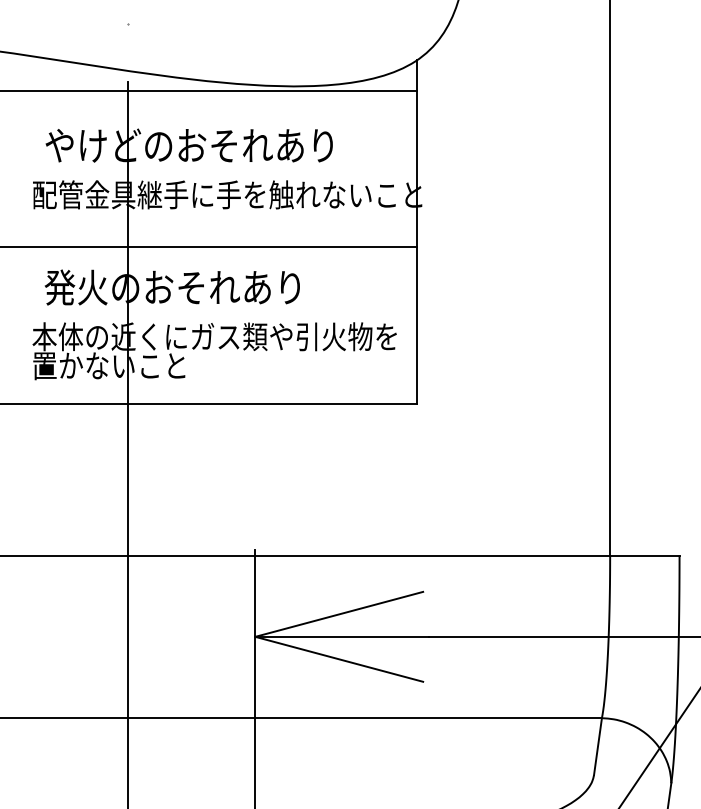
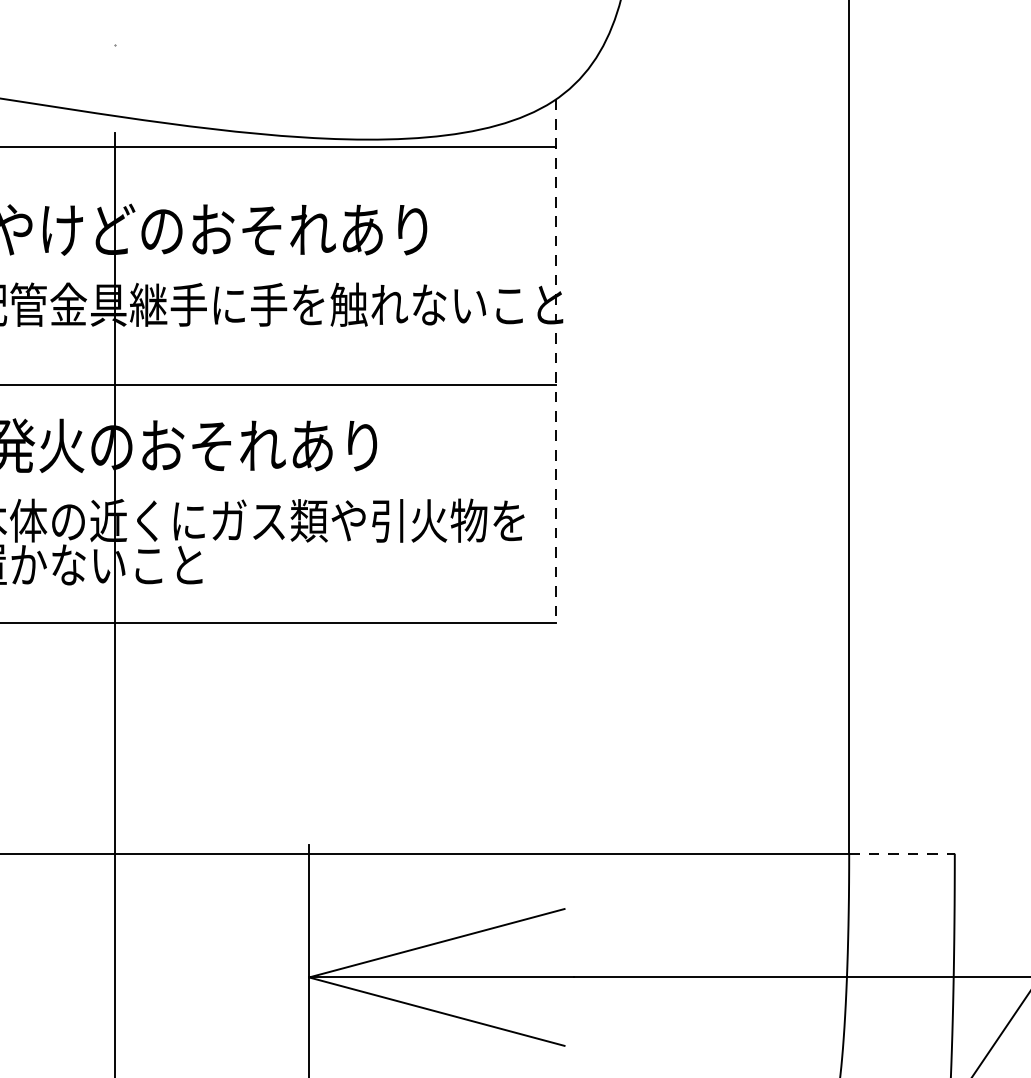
line: (417, 231) -> (555, 360), solid -> dashed
line: (644, 555) -> (901, 853), solid -> dashed

